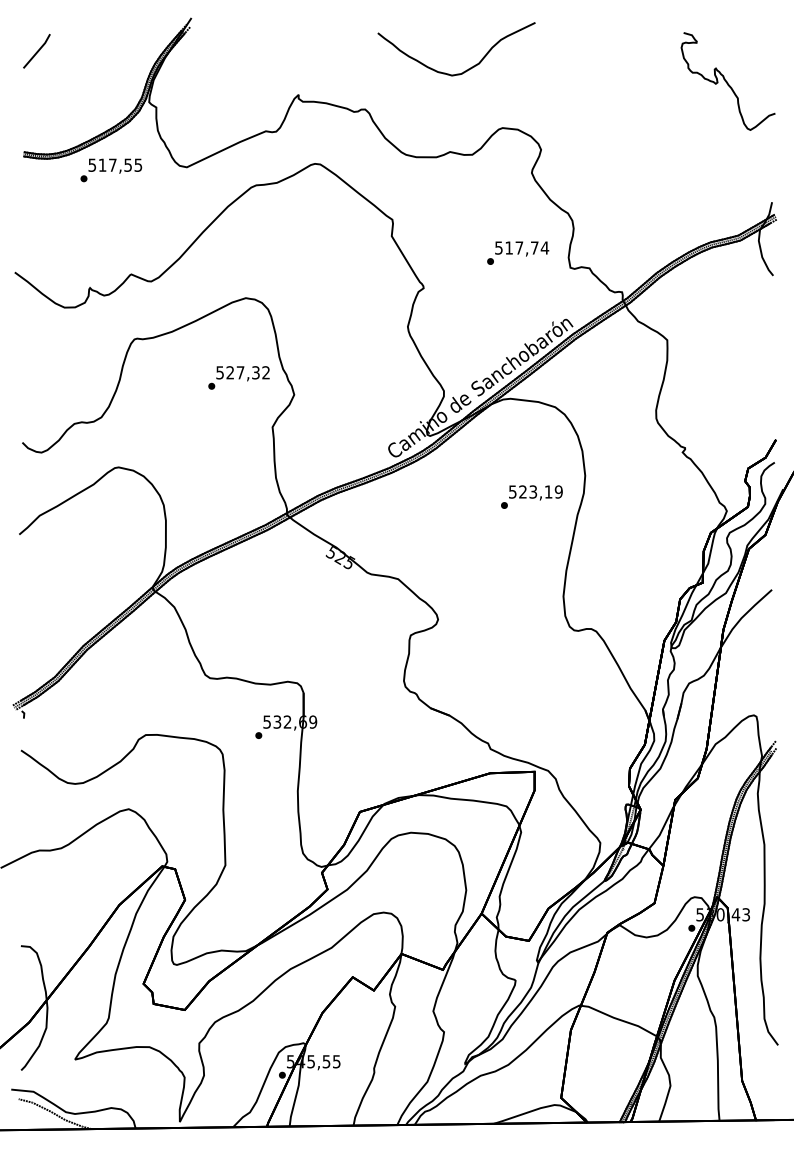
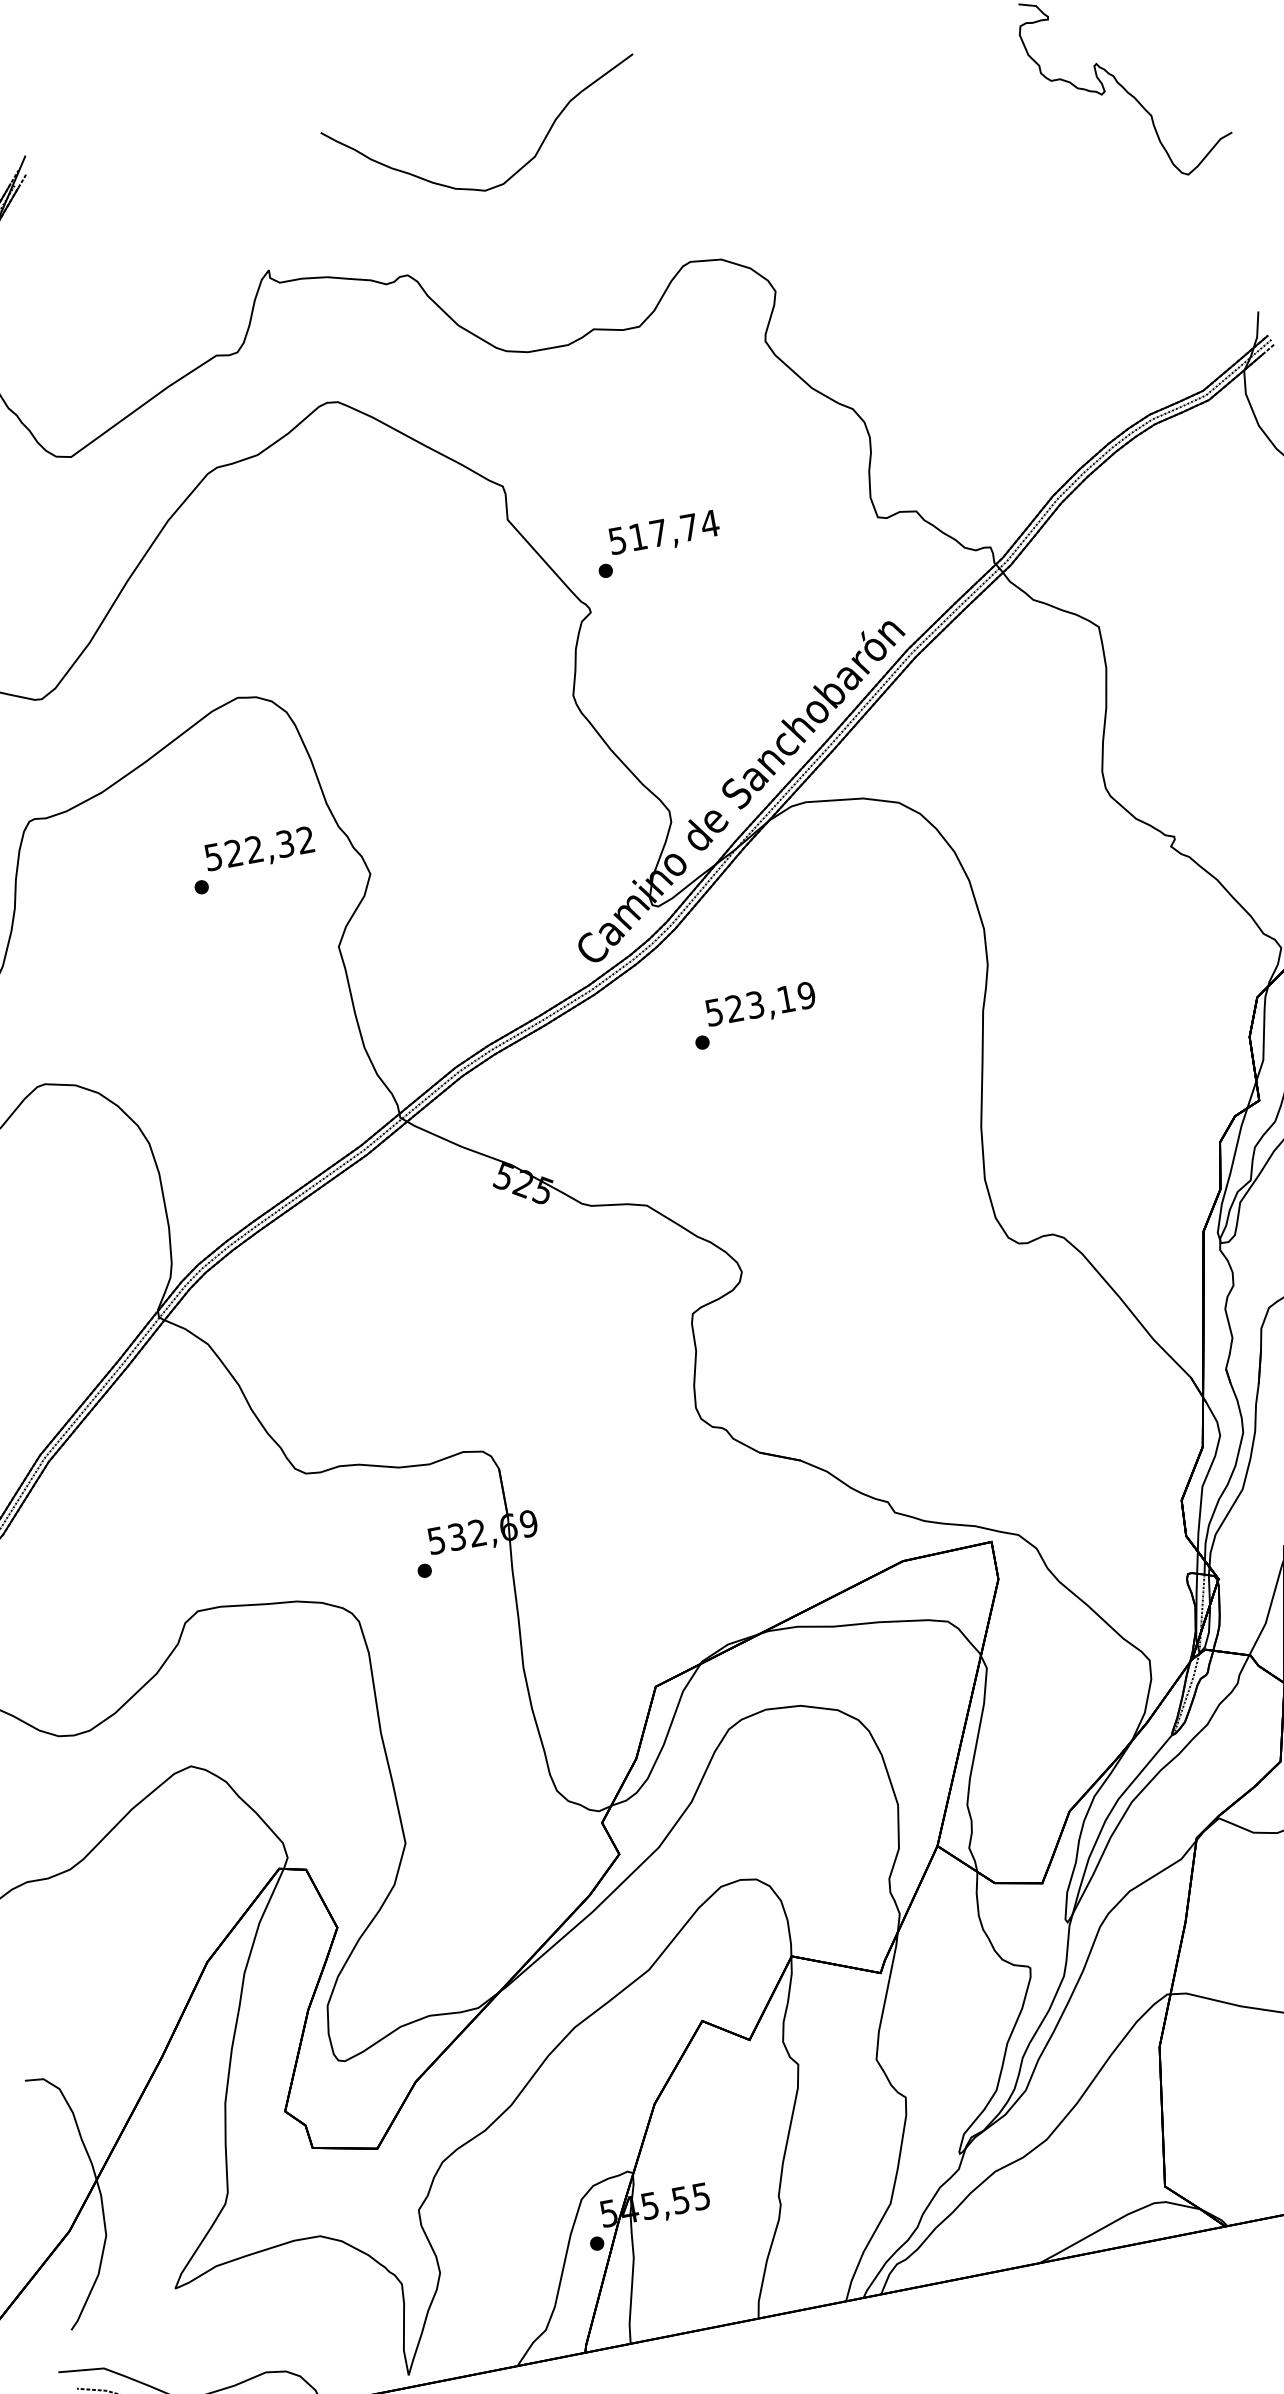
curve: (466, 69) -> (511, 173), moved
text: (518, 252) -> (658, 542), moved
text: (240, 372) -> (254, 848), 527,32 -> 522,32
text: (531, 496) -> (753, 1014), moved

